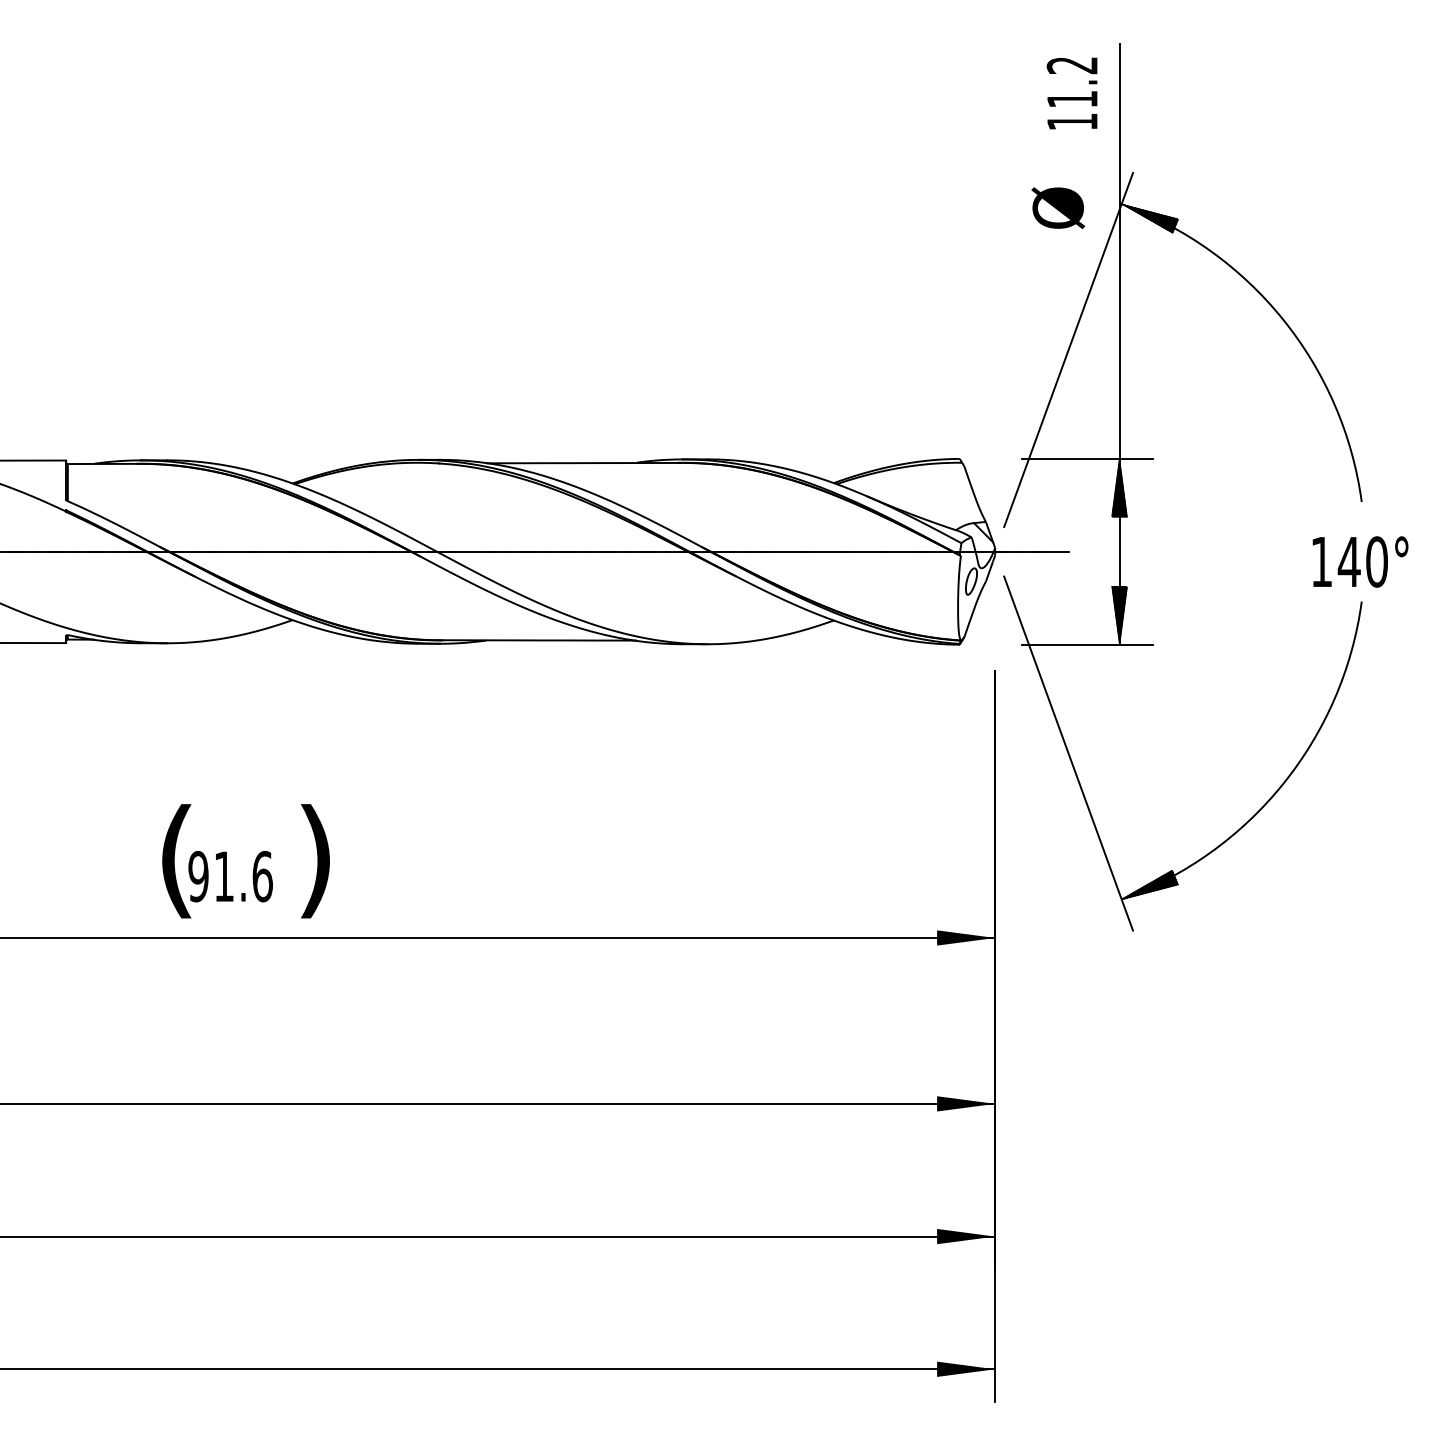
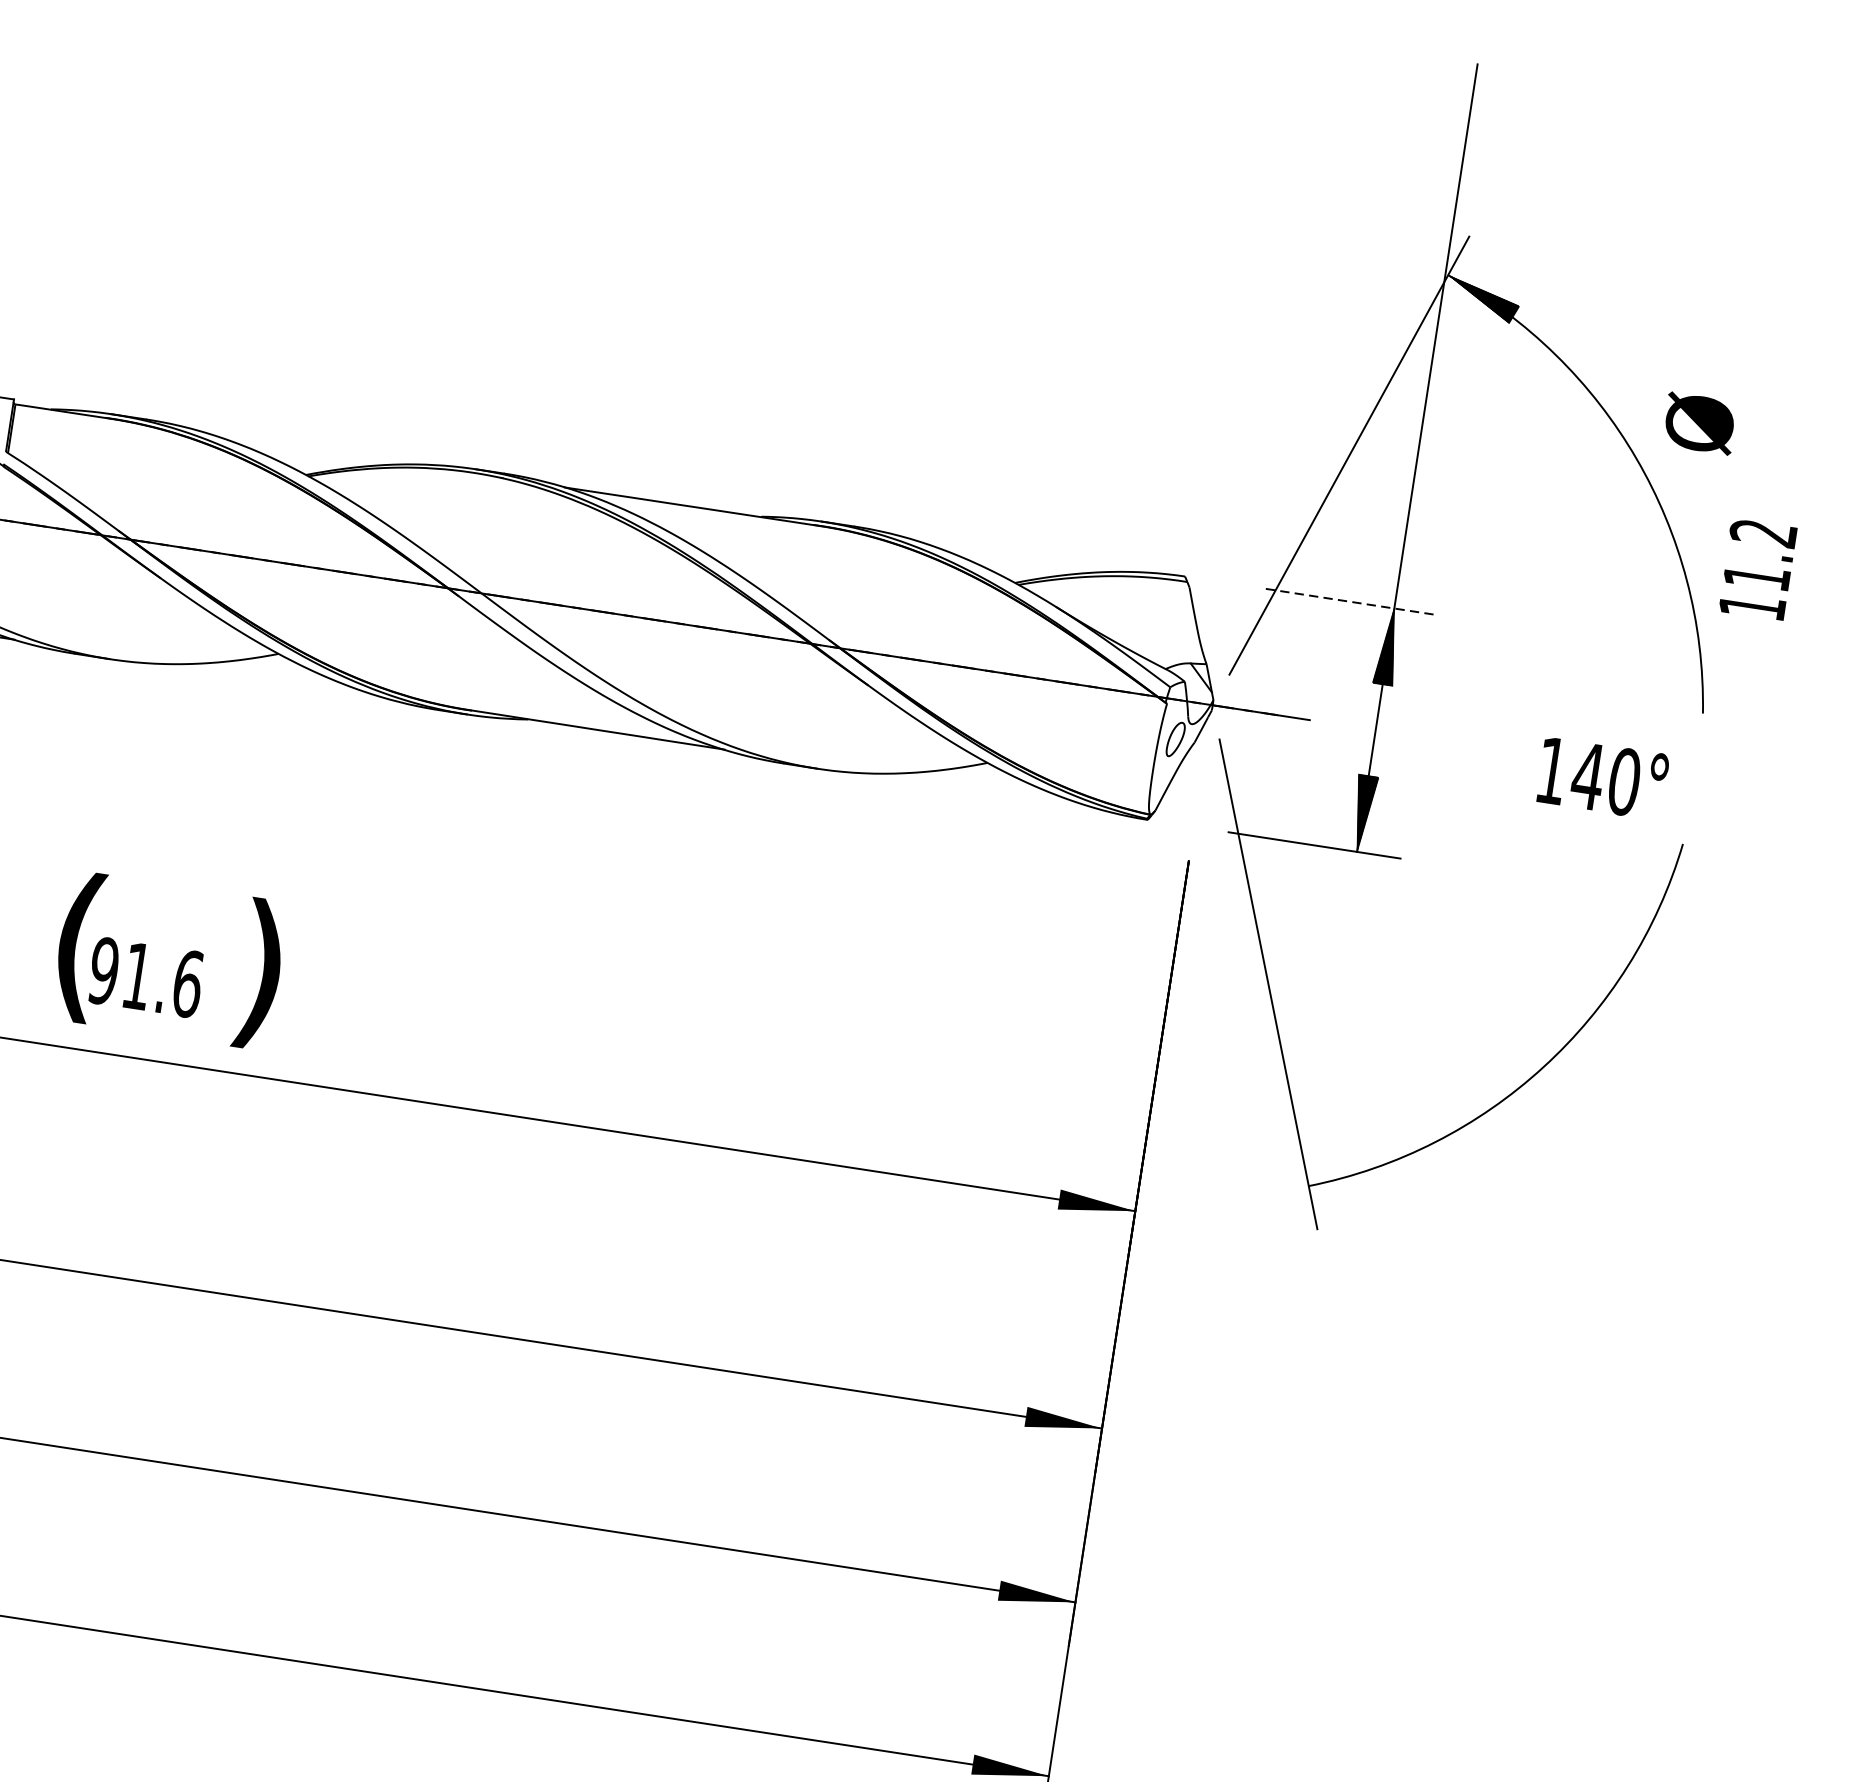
text: (1071, 93) -> (1756, 569), moved
text: (1058, 207) -> (1700, 422), moved
line: (1087, 458) -> (1352, 601), solid -> dashed
text: (1360, 561) -> (1602, 777), moved
hatch: (1150, 884) -> (1349, 1172), removed

